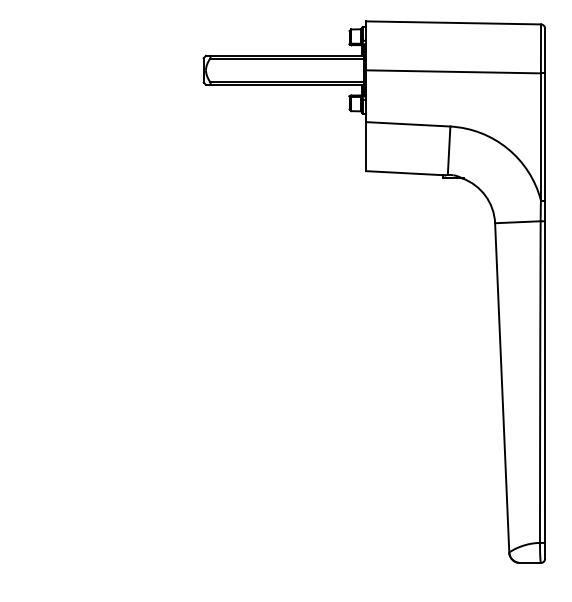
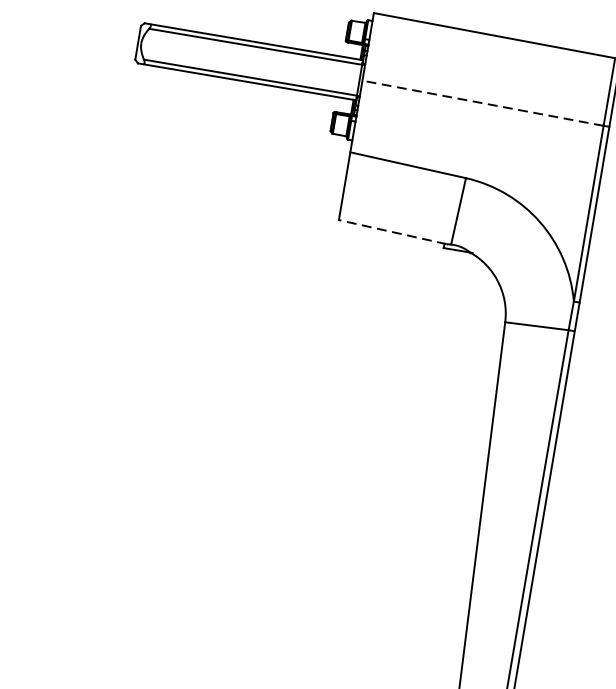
line: (452, 71) -> (481, 102), solid -> dashed
line: (404, 173) -> (391, 232), solid -> dashed

